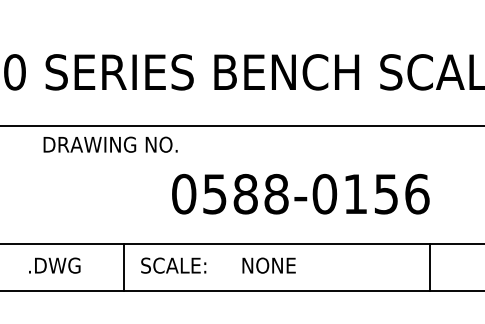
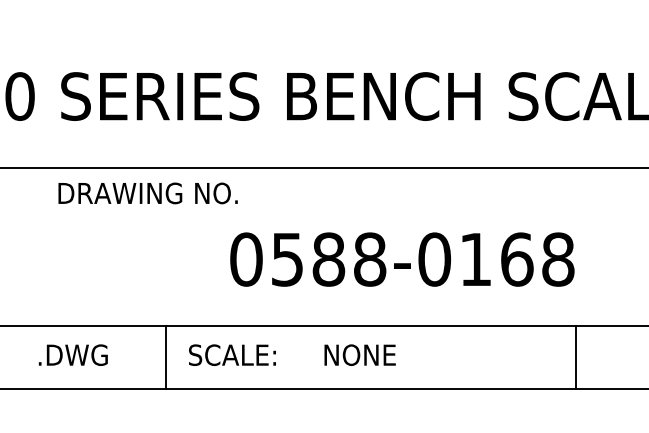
text: (401, 193) -> (537, 258), 0588-0156 -> 0588-0168

